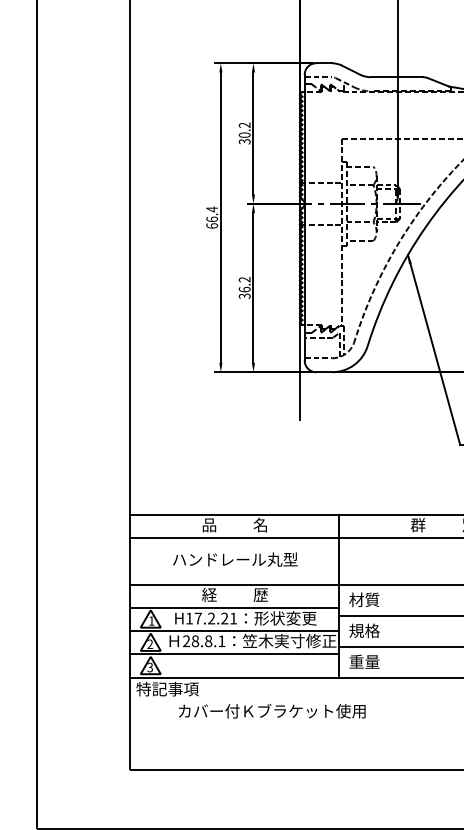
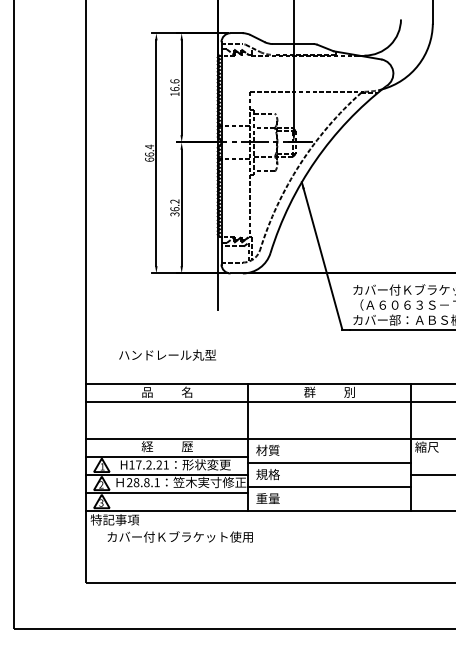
text: (244, 133) -> (174, 87), 30.2 -> 16.6
text: (235, 558) -> (167, 354), moved
text: (271, 710) -> (179, 536), moved

